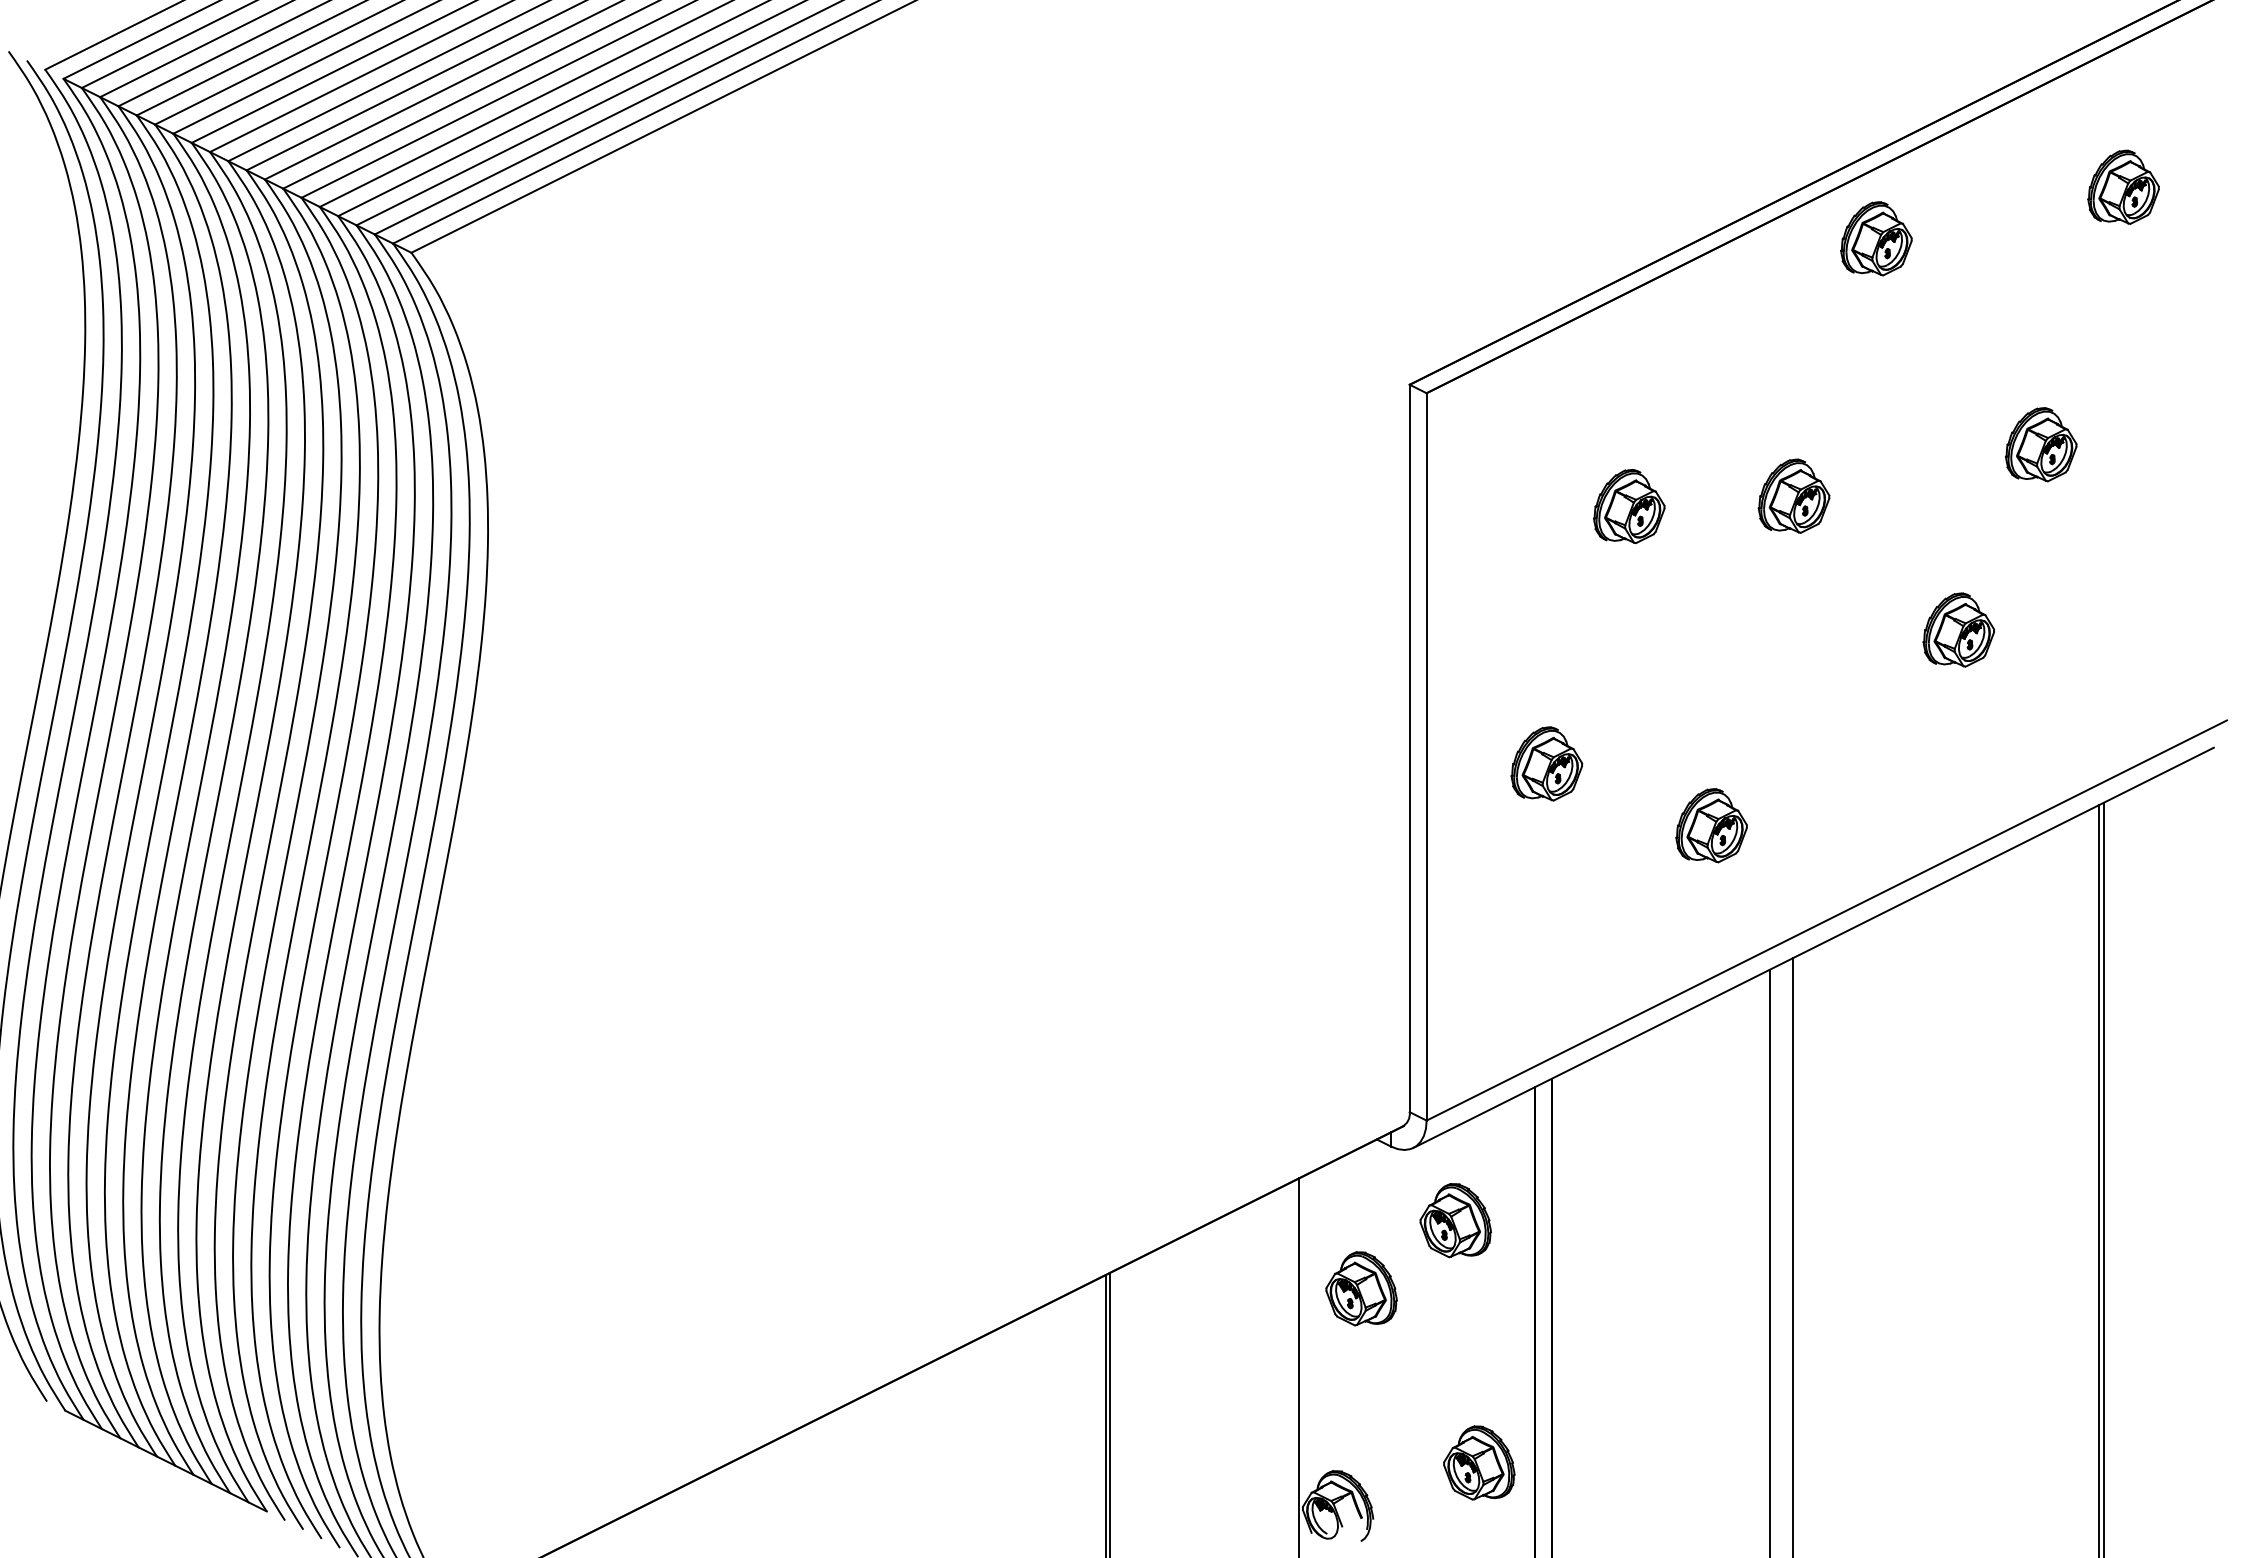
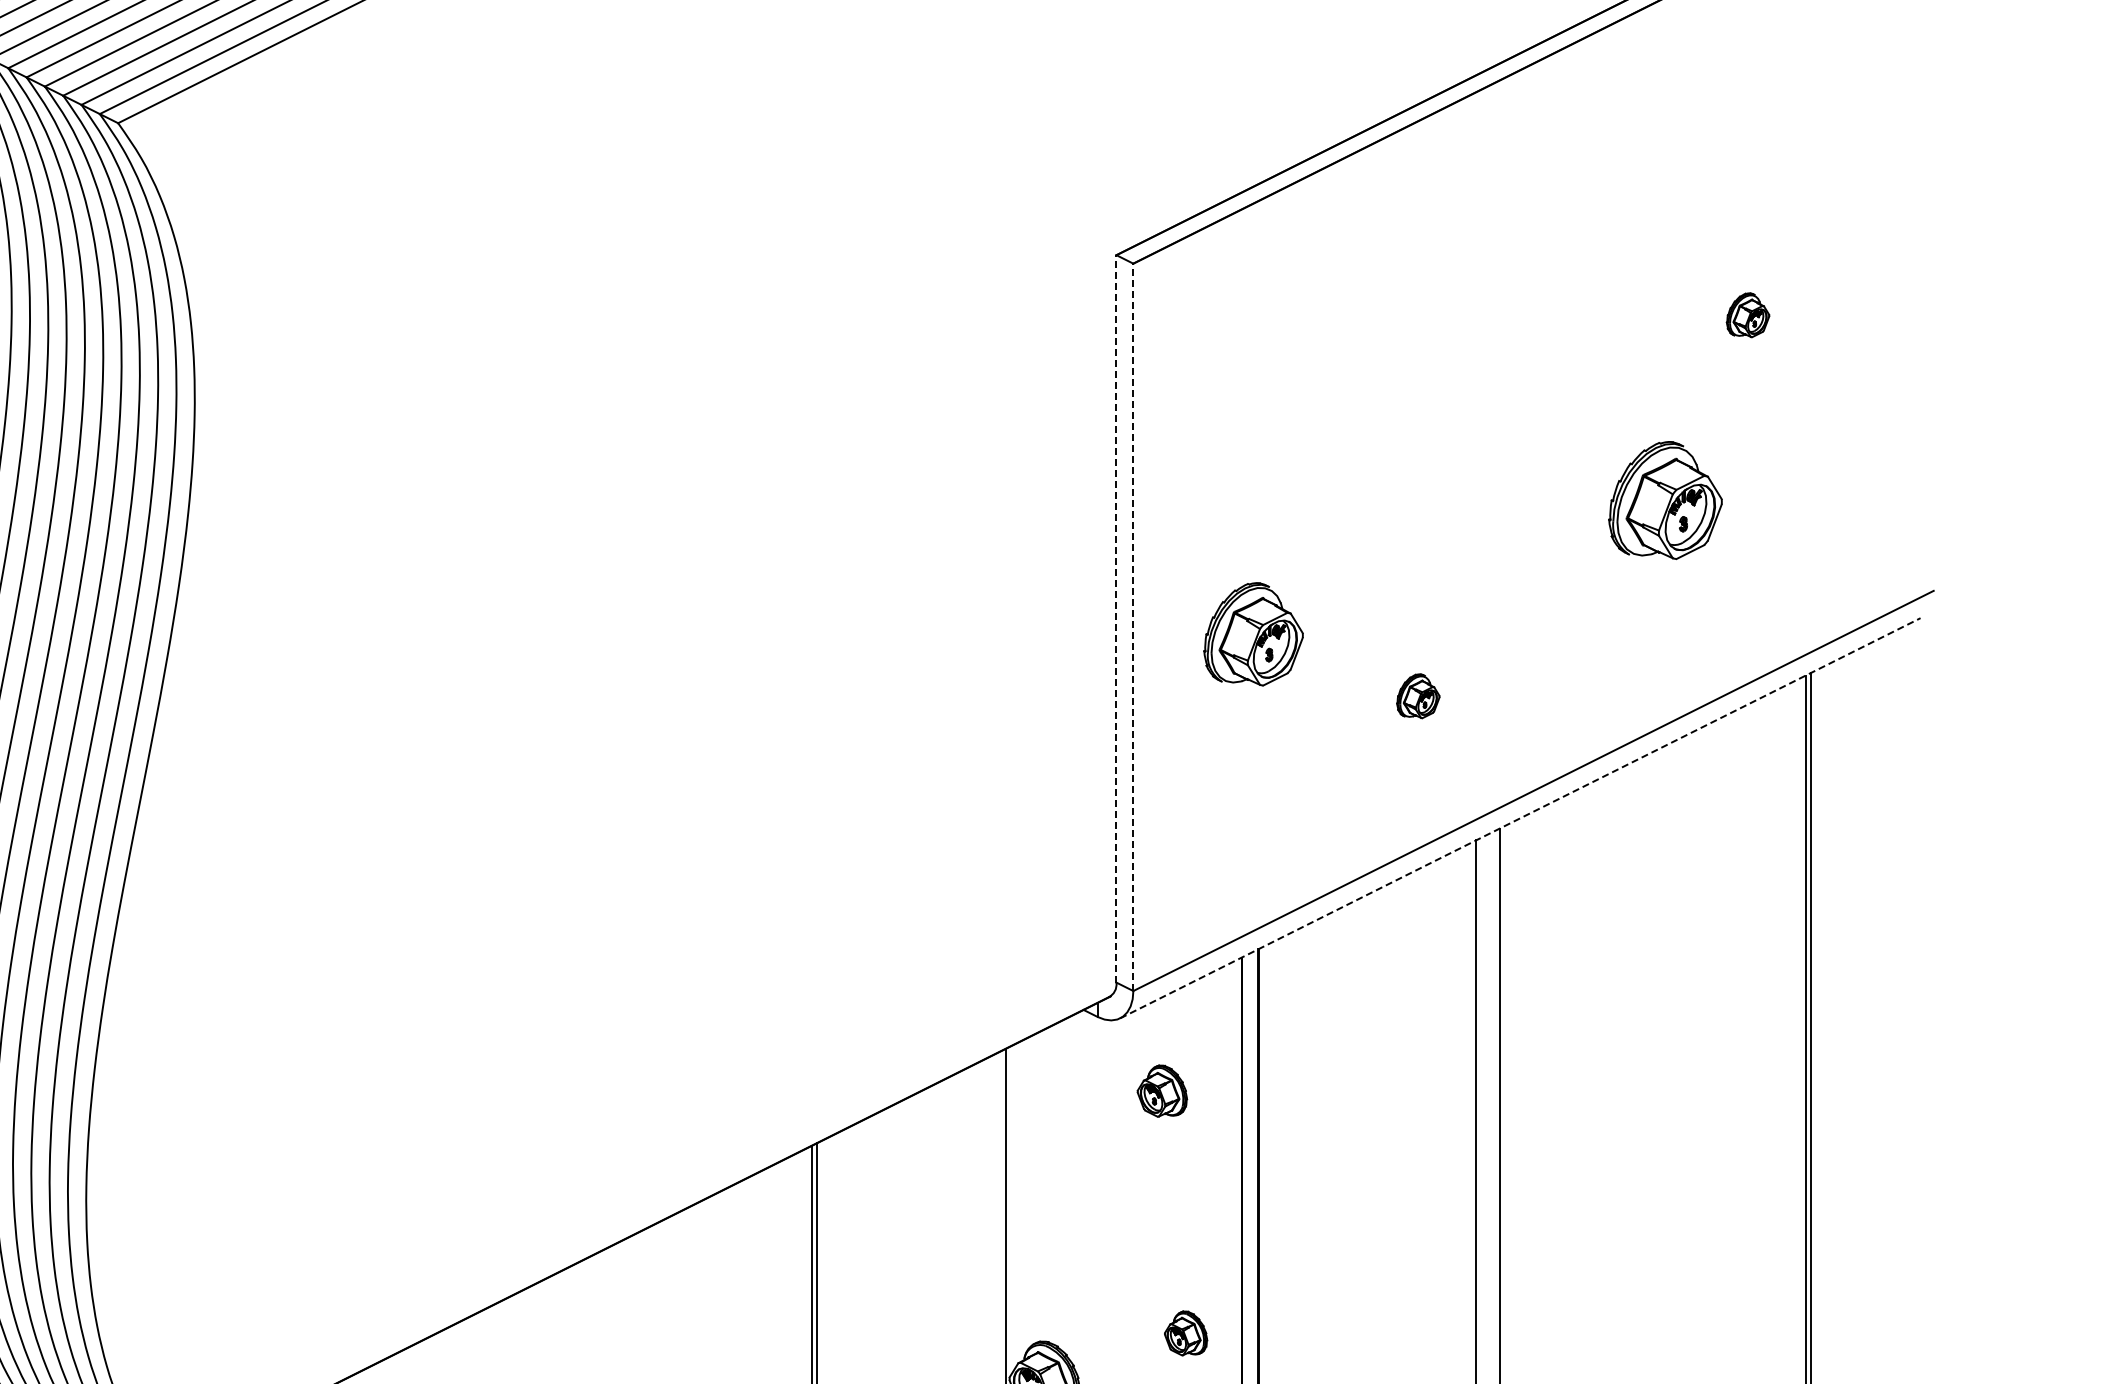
part: (2123, 186) -> (1830, 56), removed
part: (1876, 238) -> (1583, 108), removed
part: (2041, 444) -> (1748, 314), size x0.6
part: (1793, 495) -> (1500, 365), removed
part: (1629, 506) -> (1336, 376), removed
part: (1958, 629) -> (1665, 499), size x1.6
line: (1409, 748) -> (1116, 618), solid -> dashed
line: (1426, 756) -> (1133, 626), solid -> dashed
part: (1546, 763) -> (1253, 633), size x1.4
part: (1711, 825) -> (1418, 695), size x0.6
line: (1814, 947) -> (1521, 817), solid -> dashed
part: (1455, 1220) -> (1162, 1090), size x0.7
part: (1361, 1288) -> (1068, 1158), removed
part: (1479, 1462) -> (1186, 1332), size x0.6

